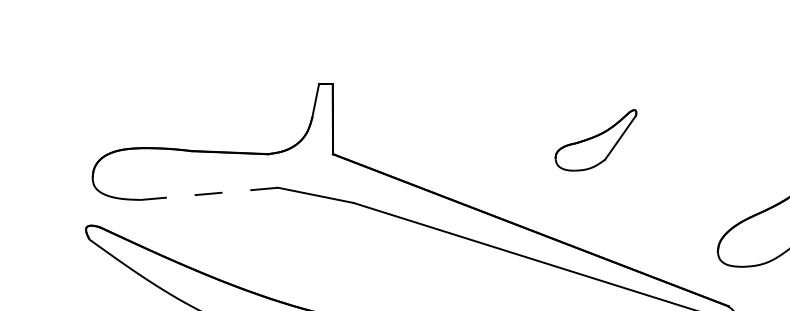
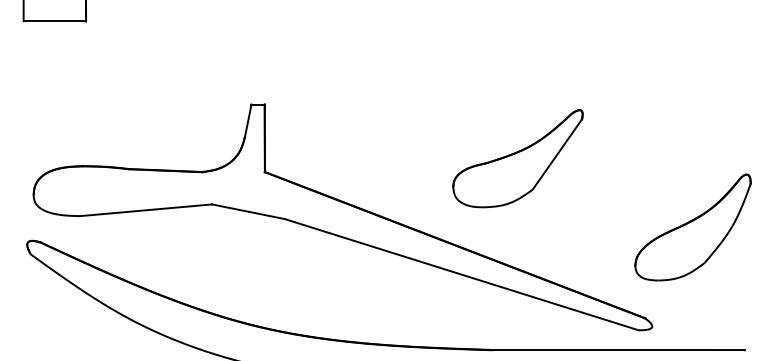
part: (595, 140) -> (517, 158), size x1.67
line: (208, 194) -> (145, 210), dashed -> solid

